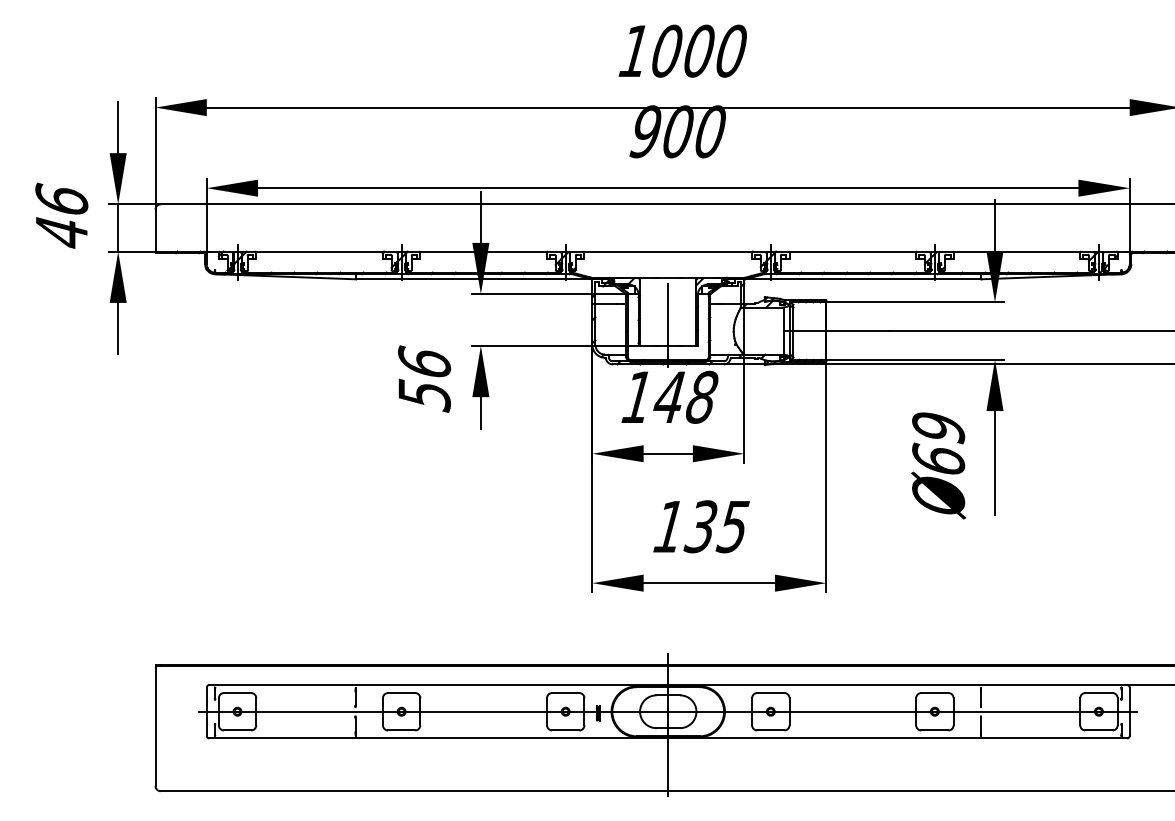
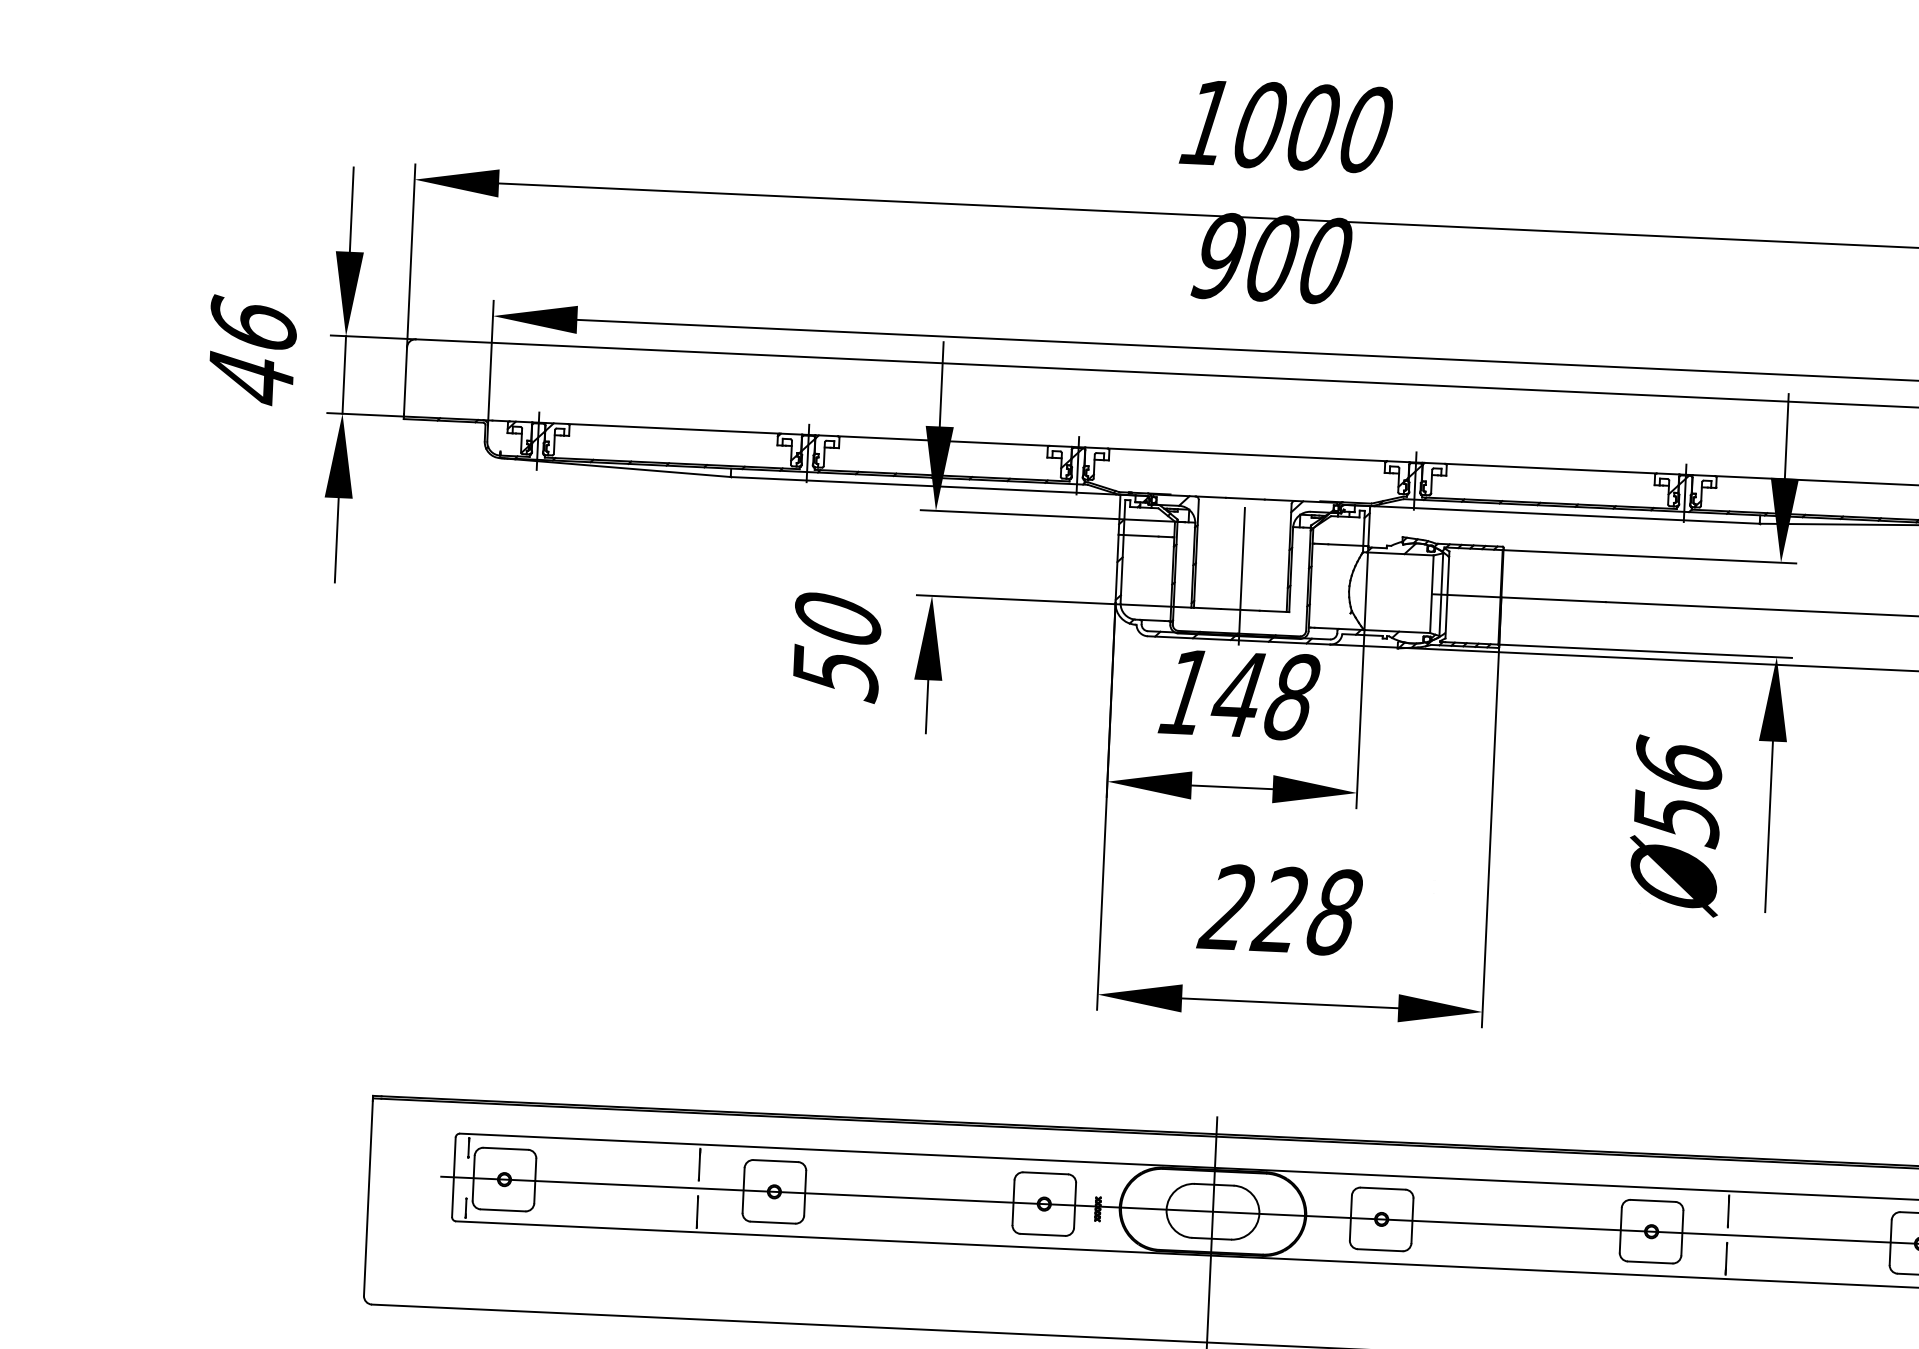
text: (424, 361) -> (838, 617), 56 -> 50
text: (938, 444) -> (1677, 792), 69 -> 56
text: (700, 526) -> (1279, 909), 135 -> 228

